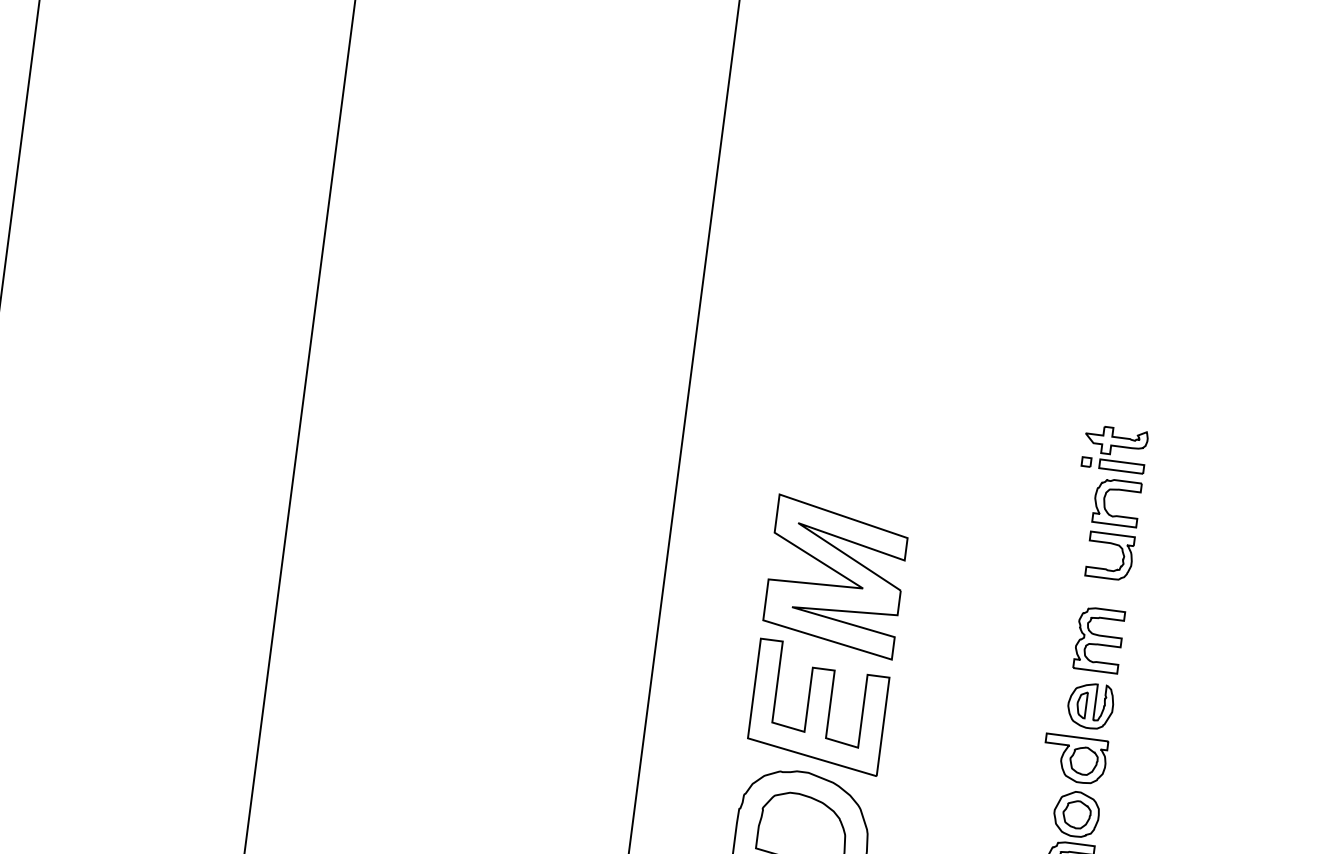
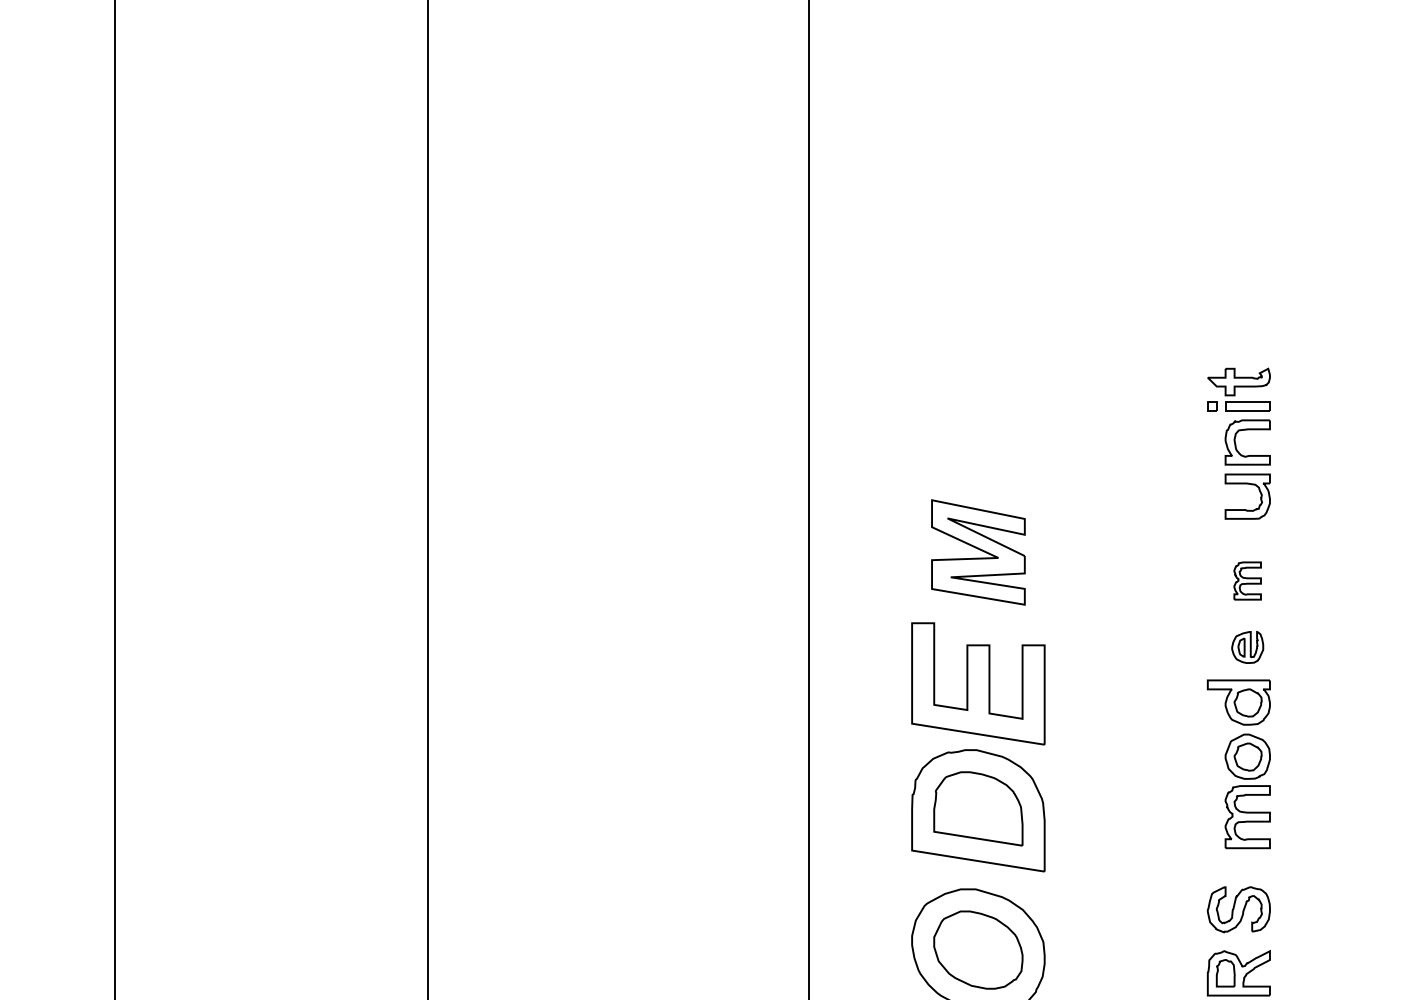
part: (835, 577) -> (978, 552), size x0.7
part: (1098, 639) -> (1247, 580), size x0.6
part: (1090, 705) -> (1247, 647), size x0.7

